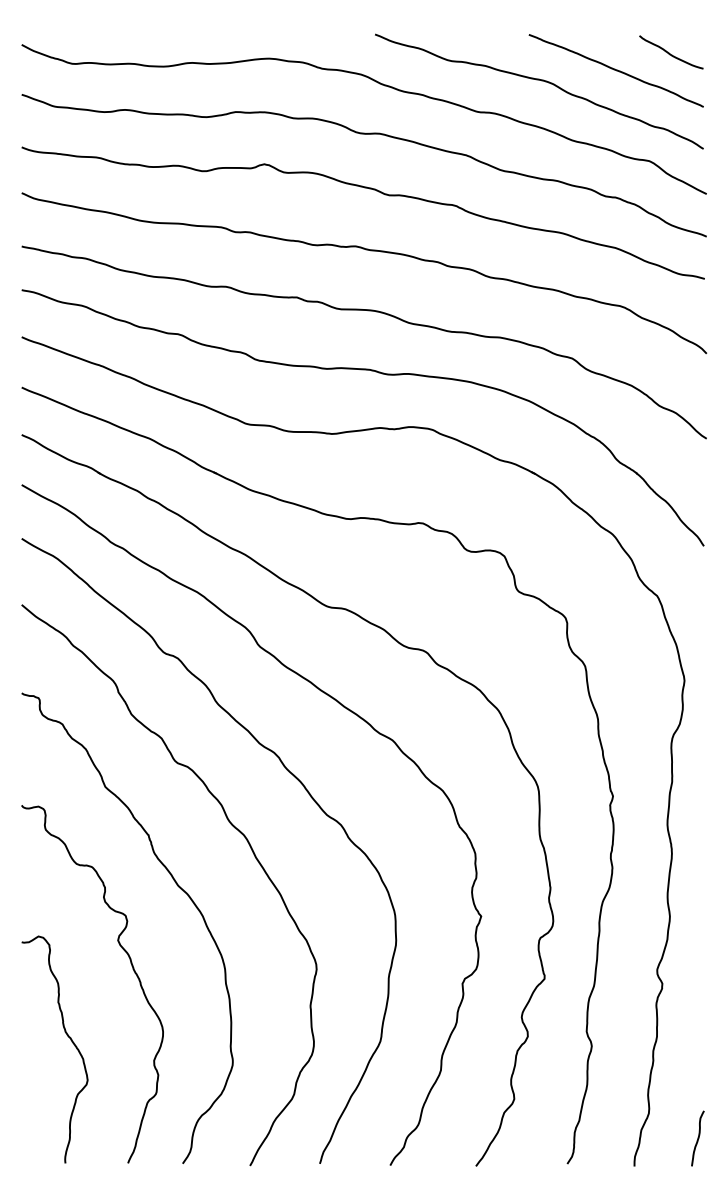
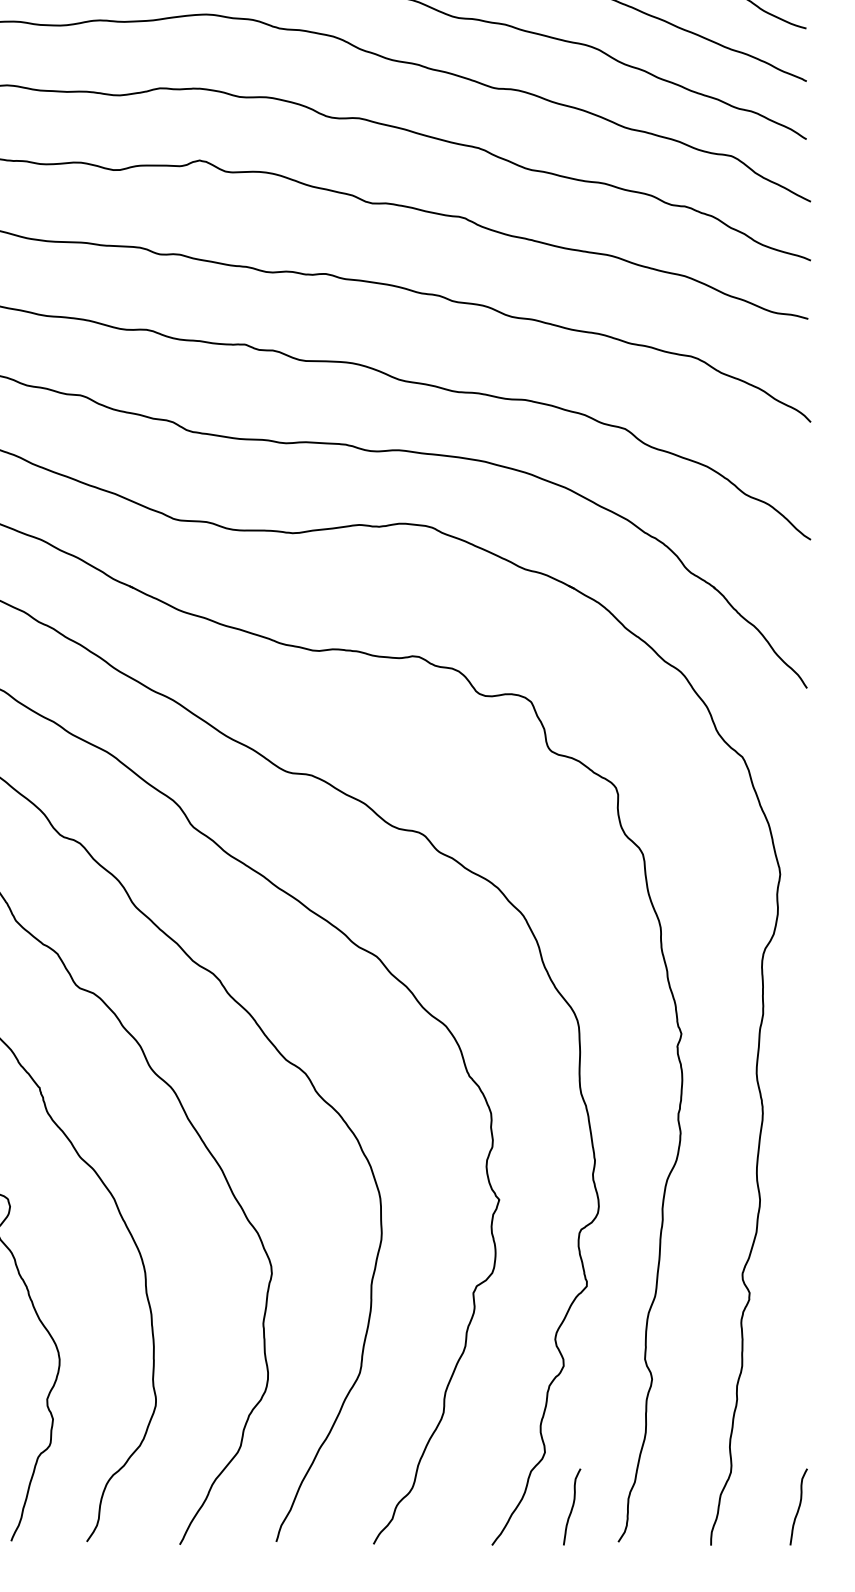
curve: (533, 1138) -> (571, 1506), added

